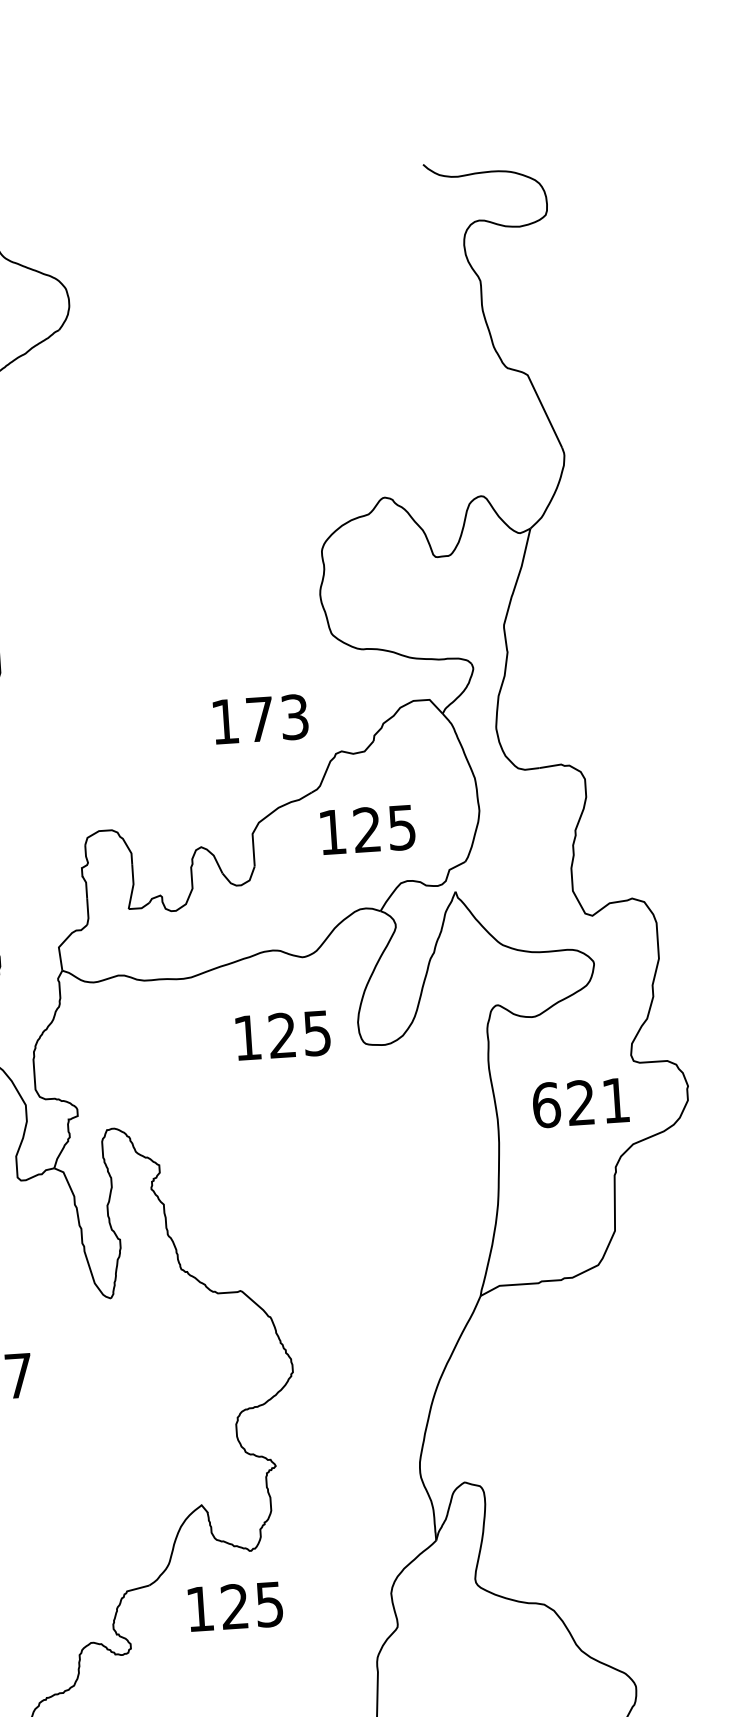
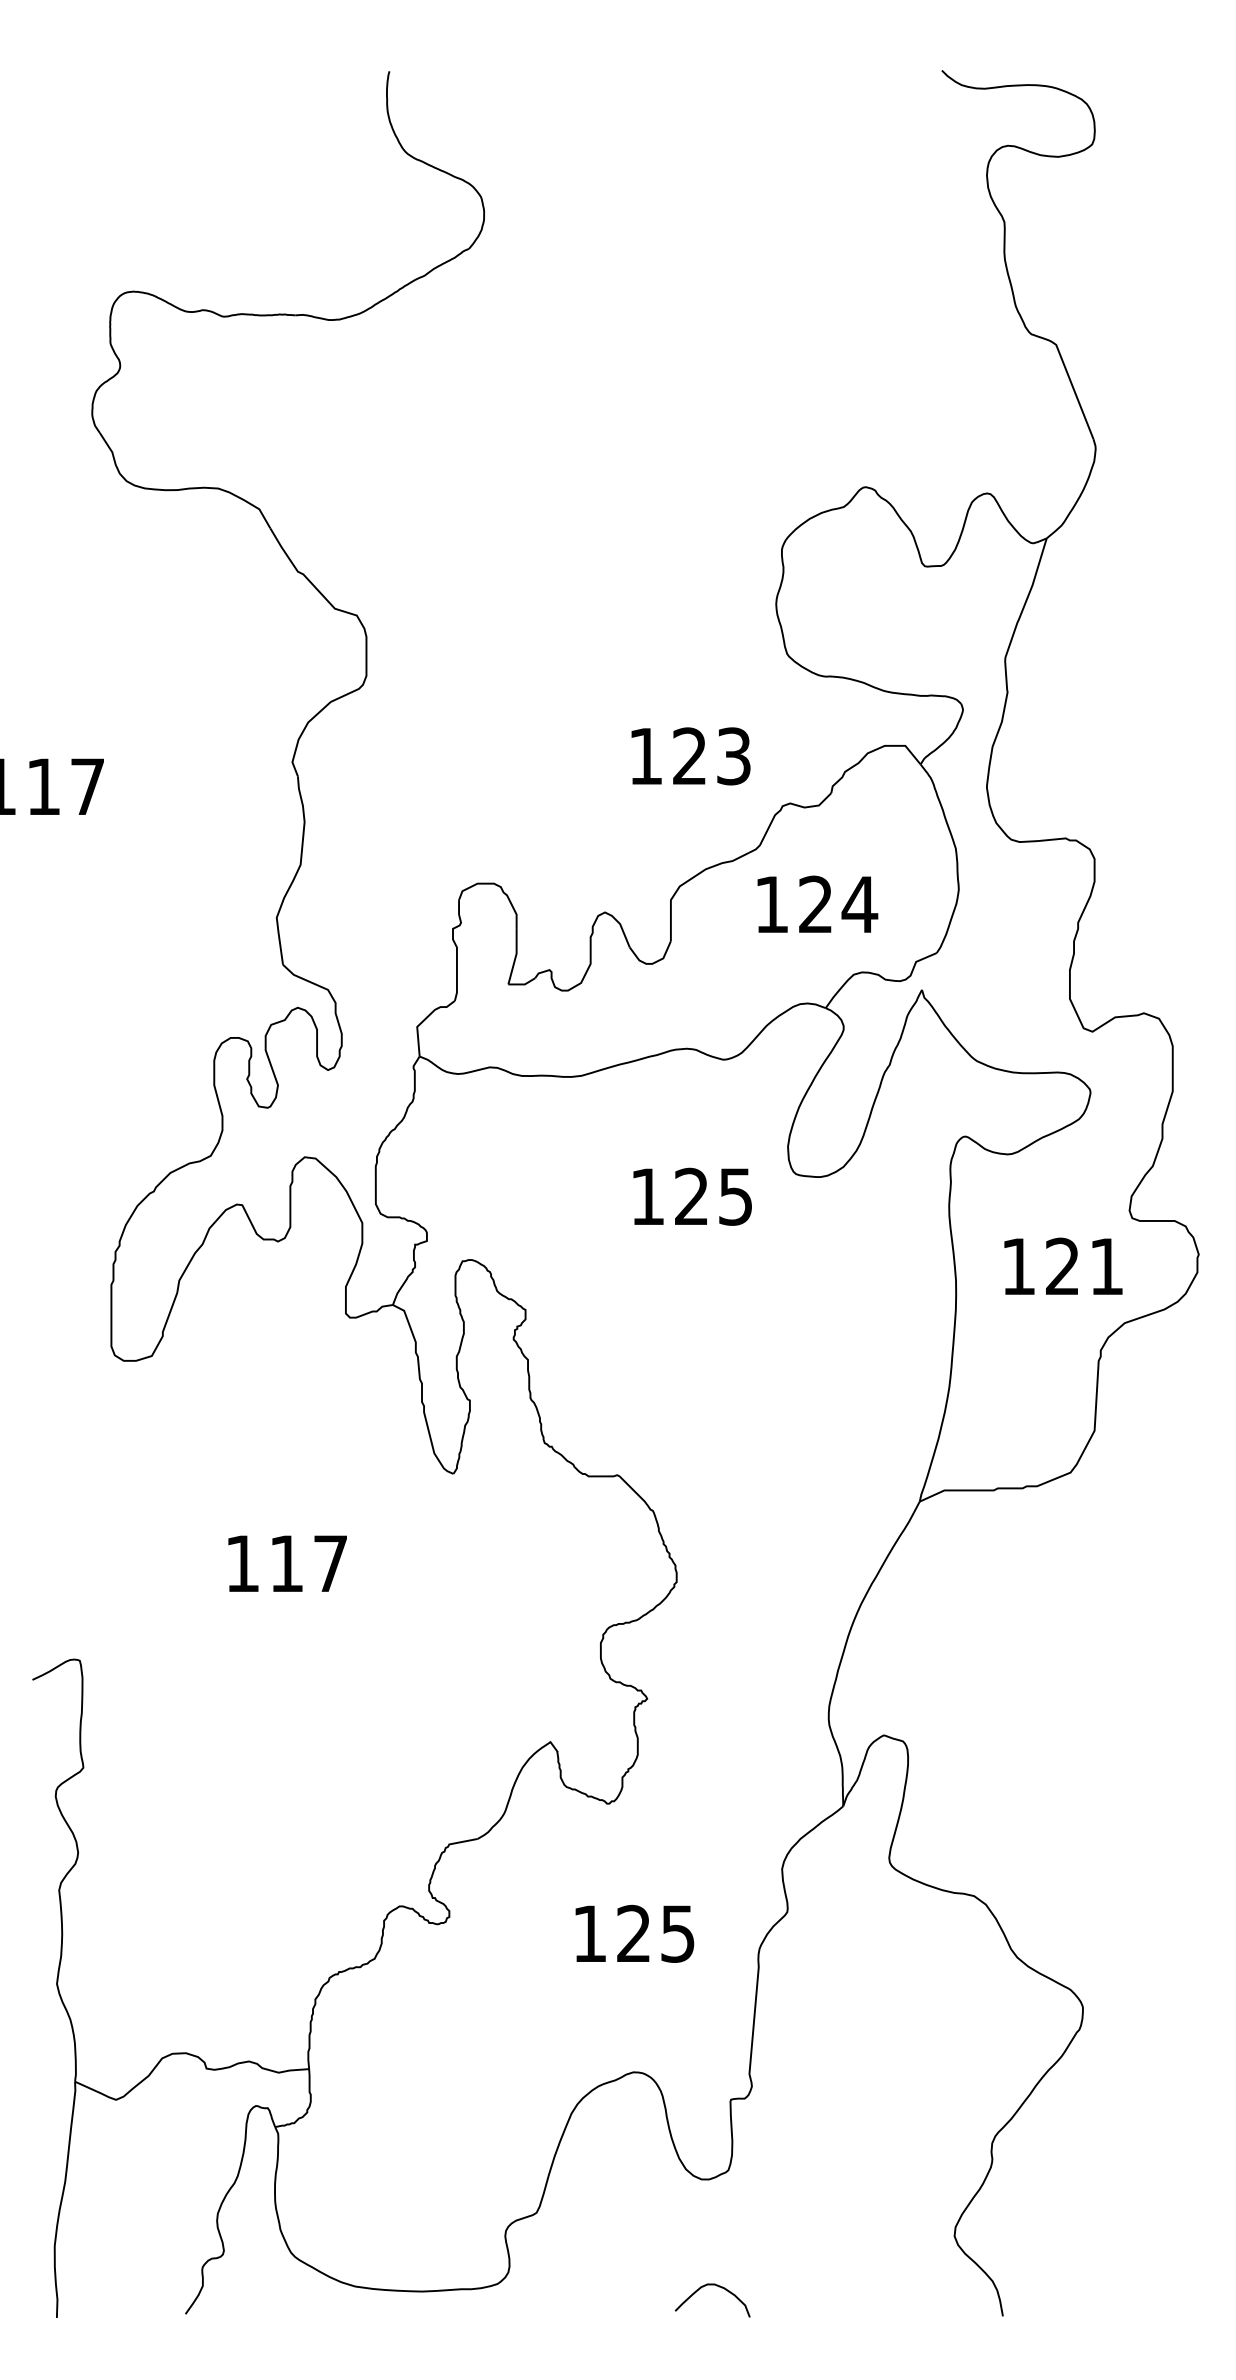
text: (259, 718) -> (689, 755), 173 -> 123
text: (401, 827) -> (859, 904), 125 -> 124
text: (283, 1035) -> (692, 1196), moved
text: (546, 1105) -> (1018, 1266), 621 -> 121
text: (235, 1606) -> (634, 1933), moved

